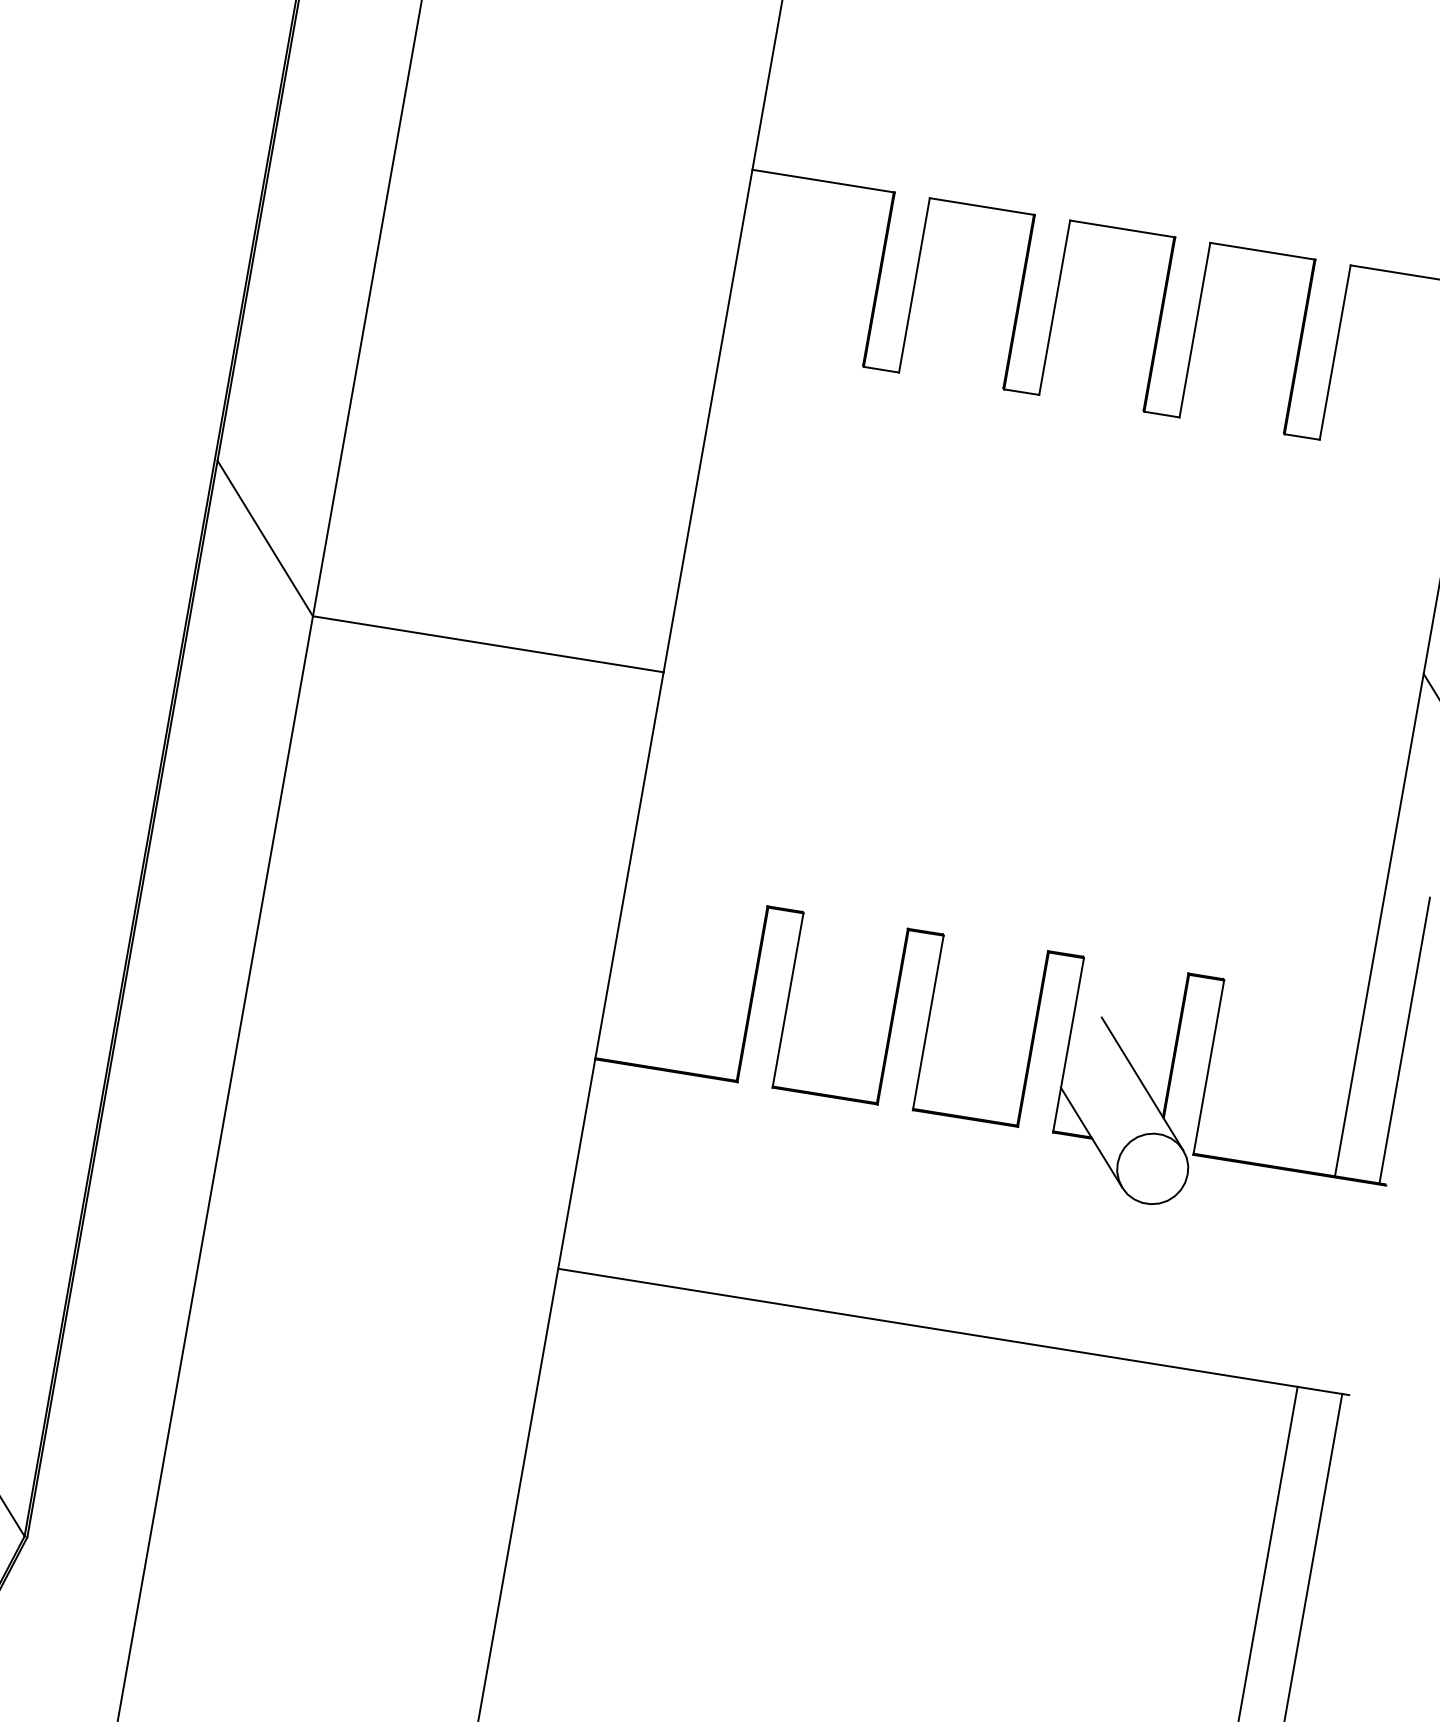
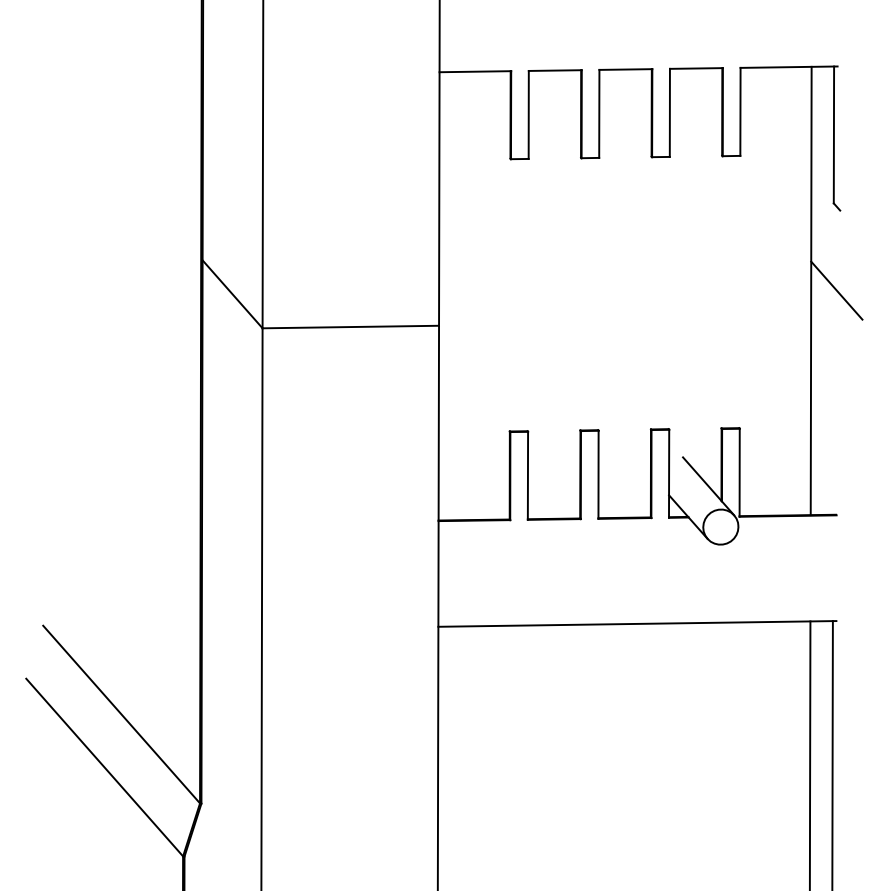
line: (1405, 1040) -> (833, 442), removed

